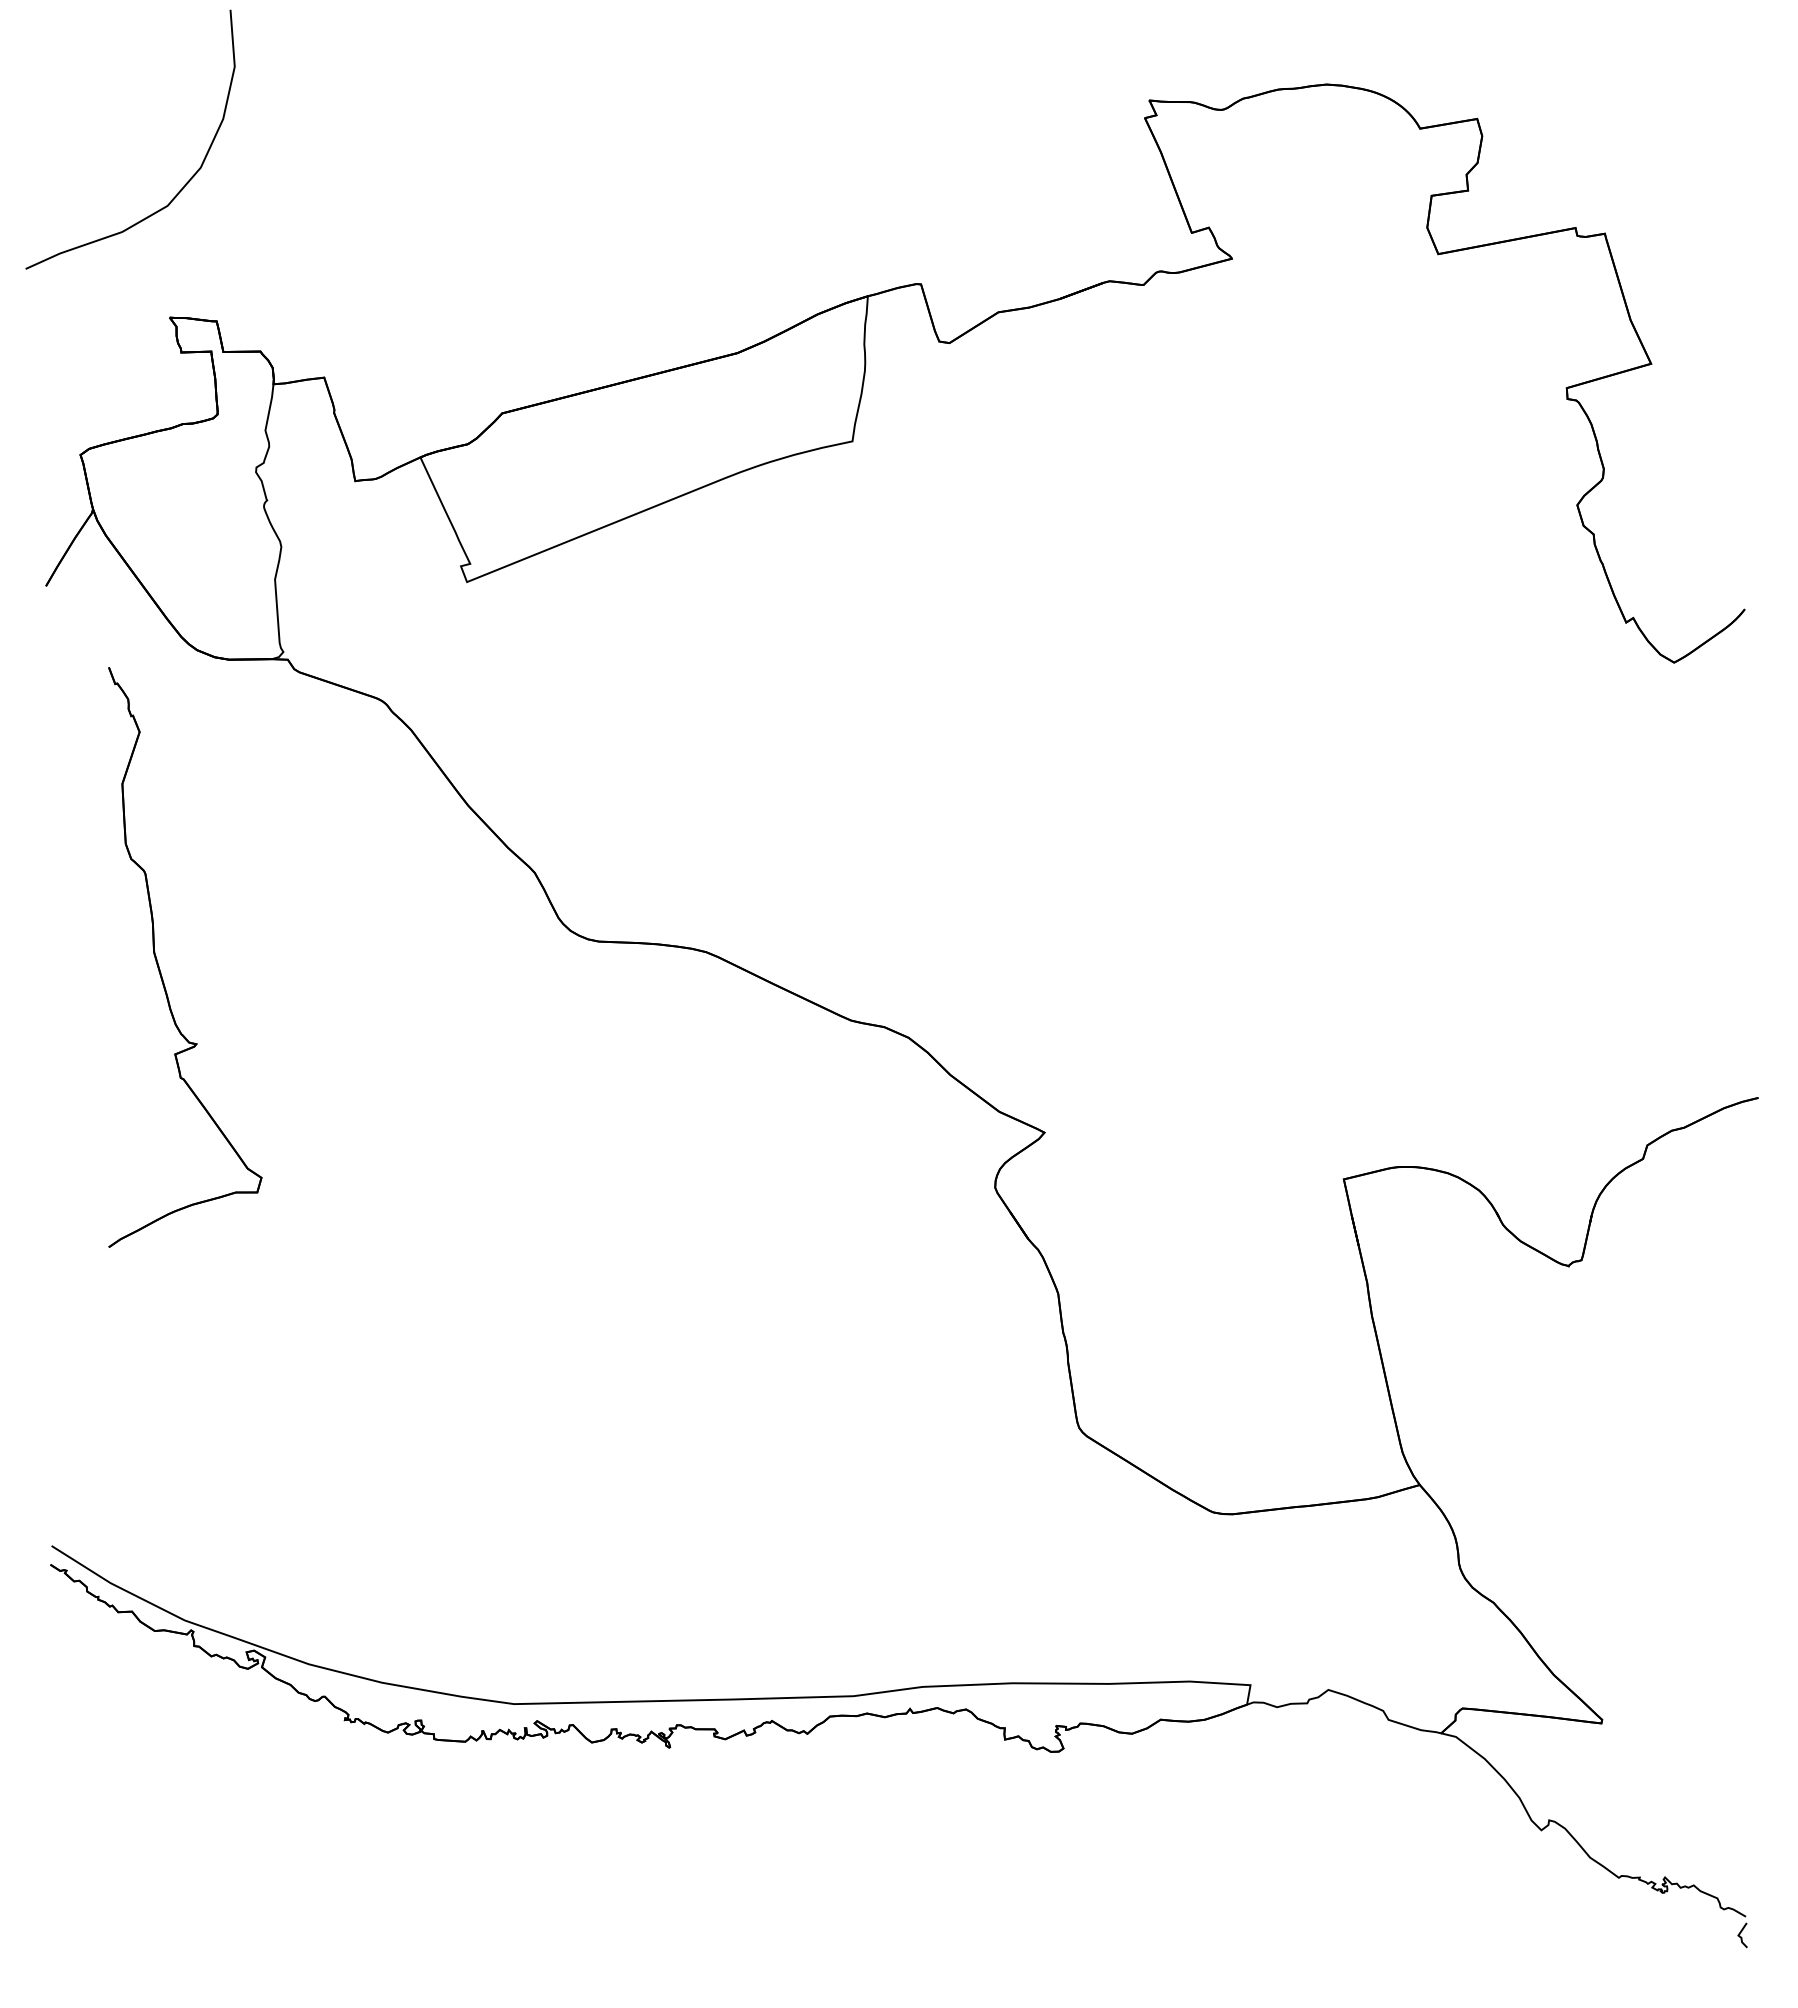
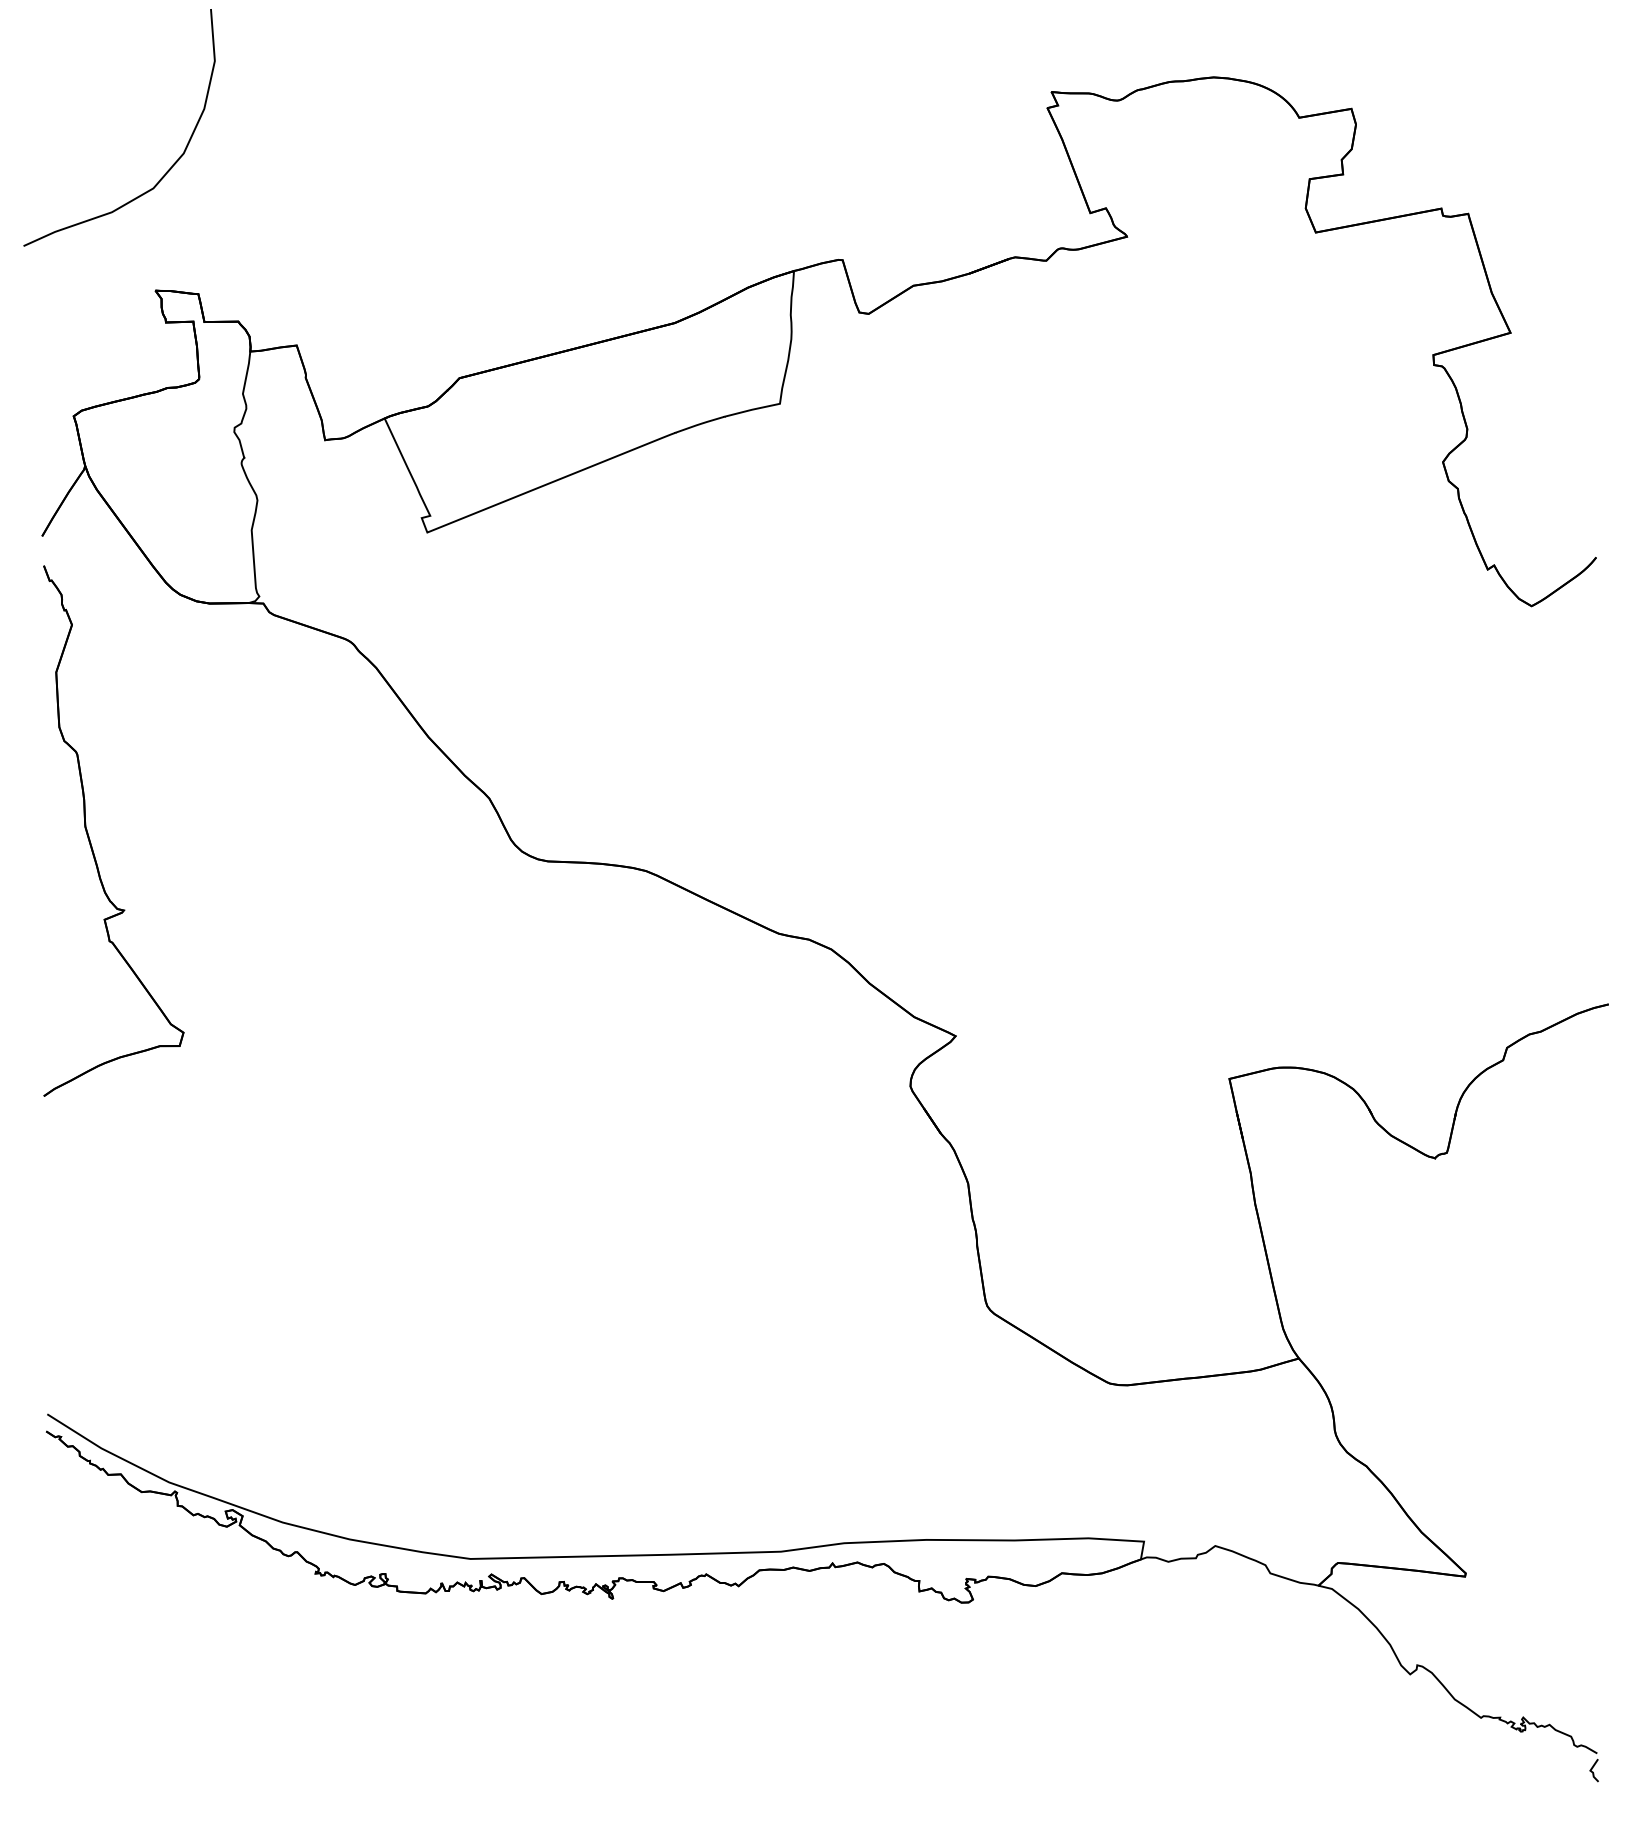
part: (158, 962) -> (89, 835), moved

